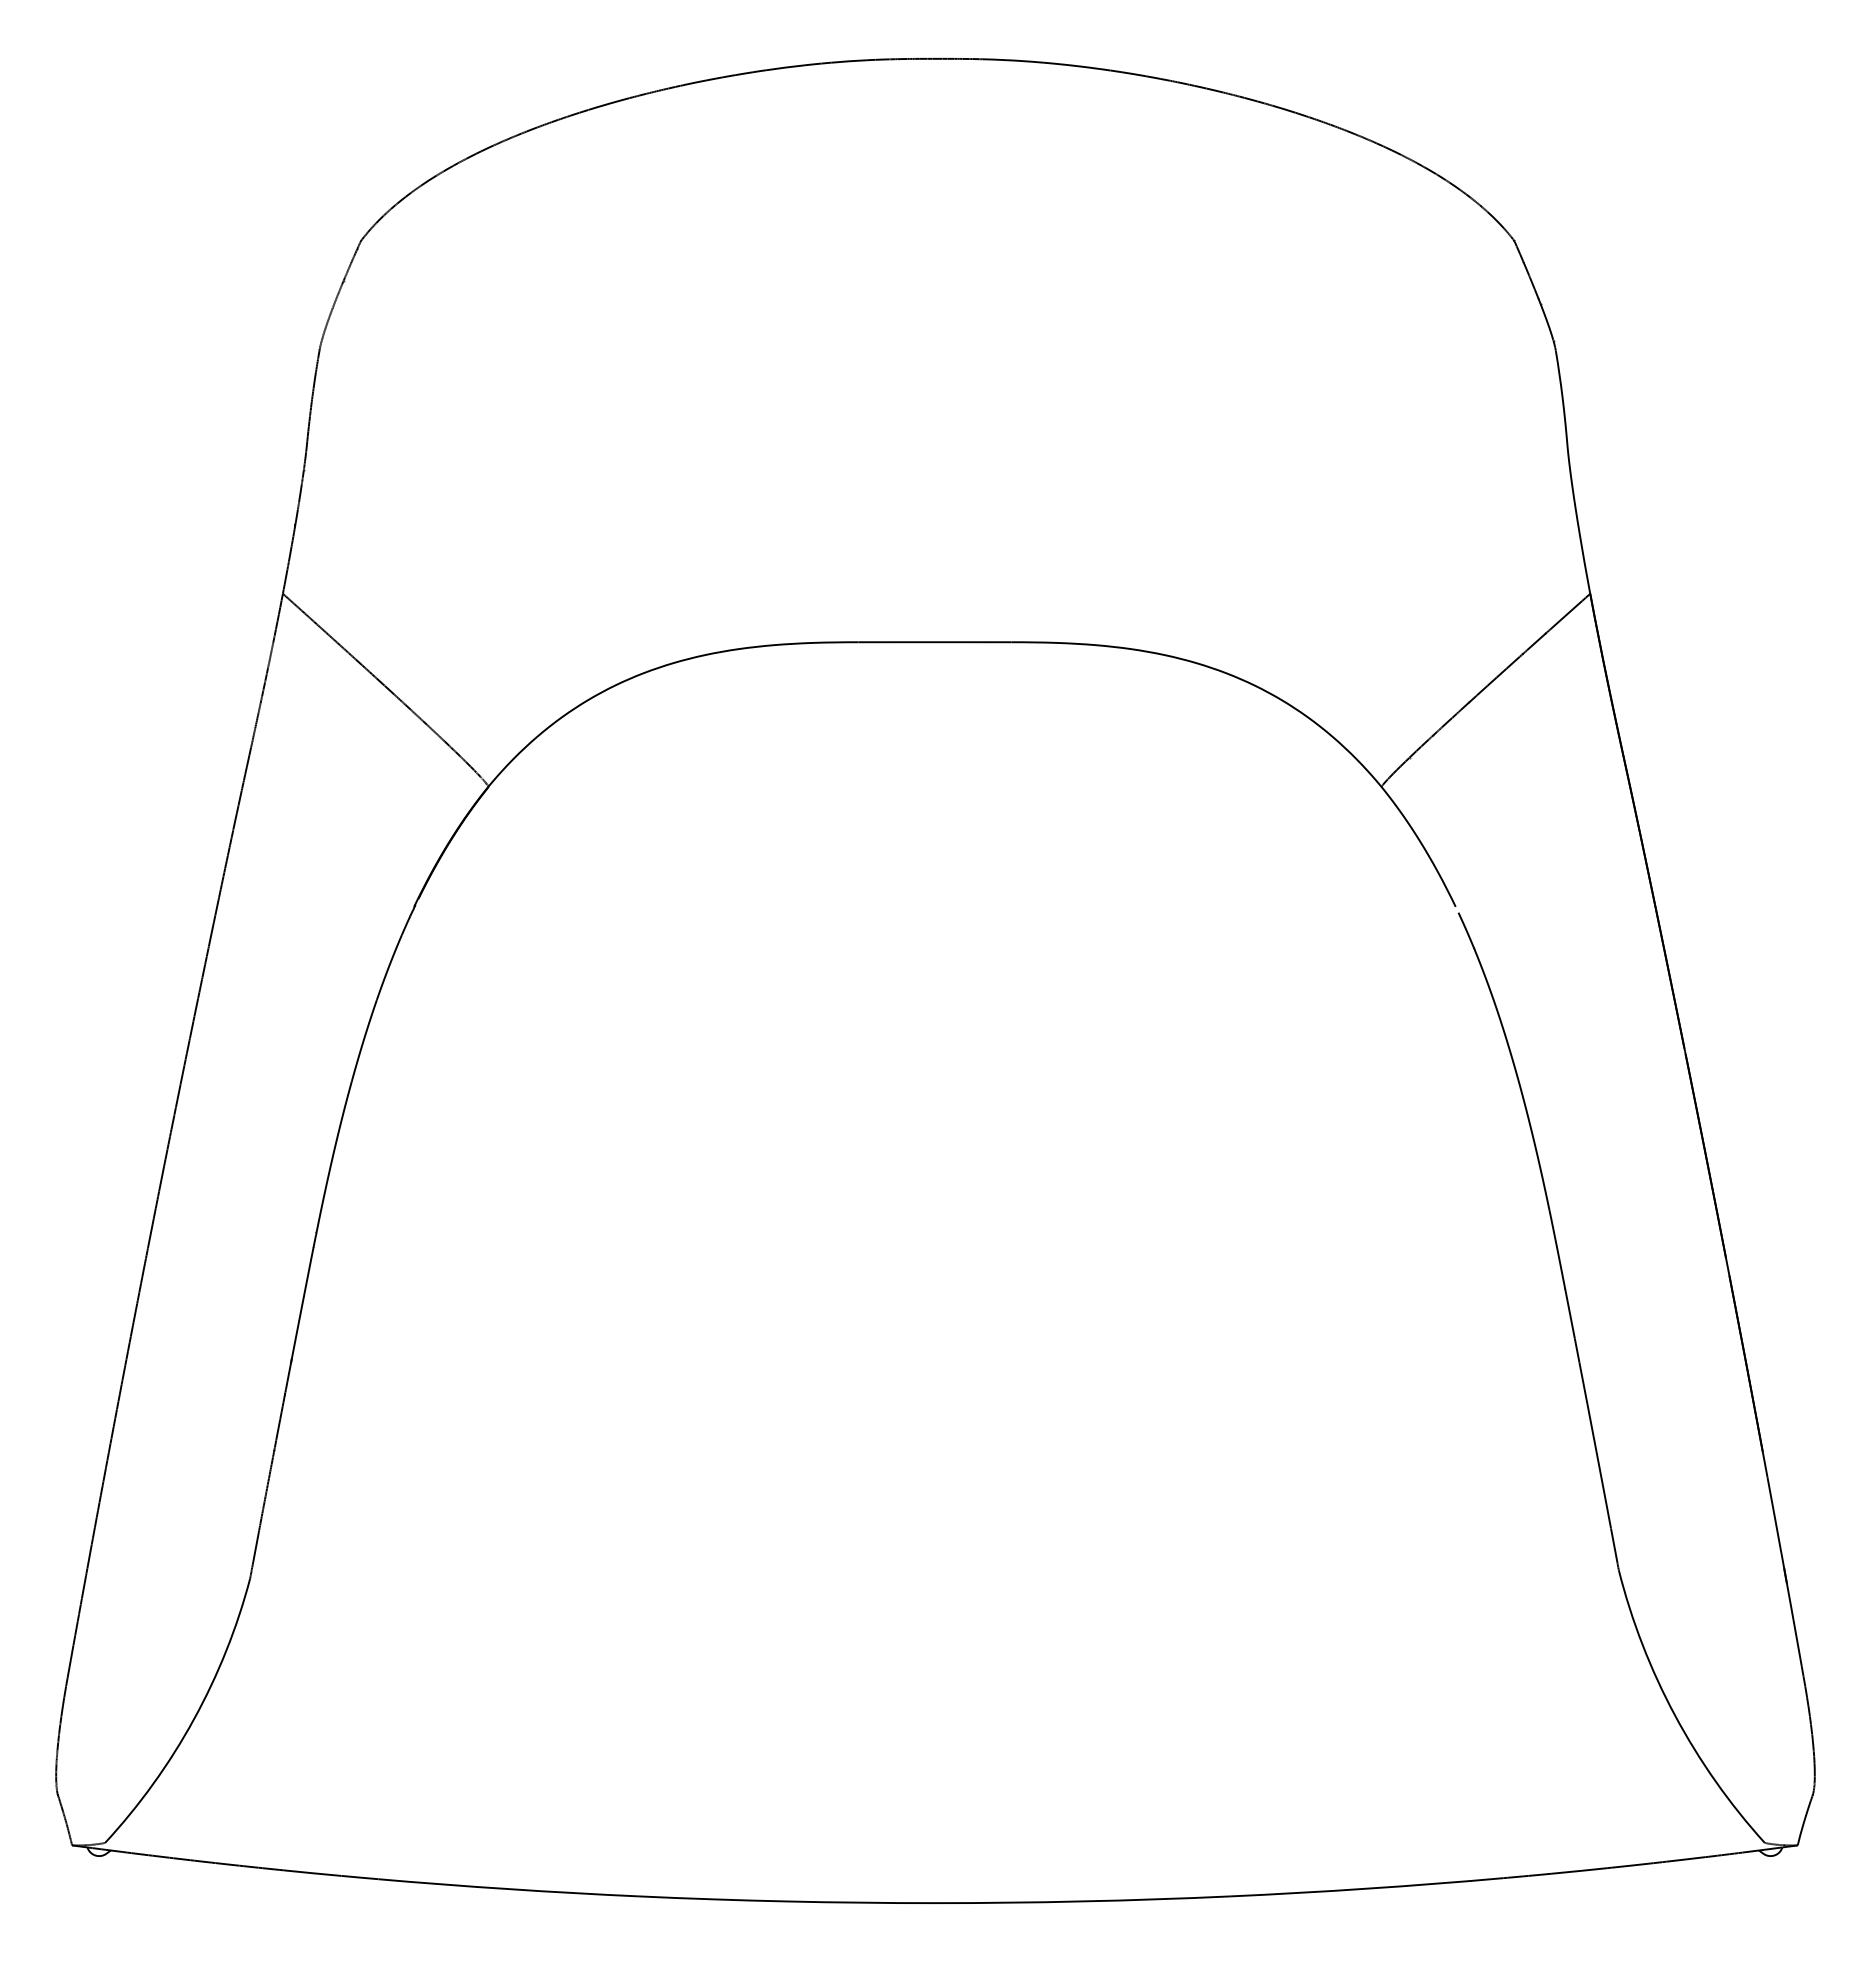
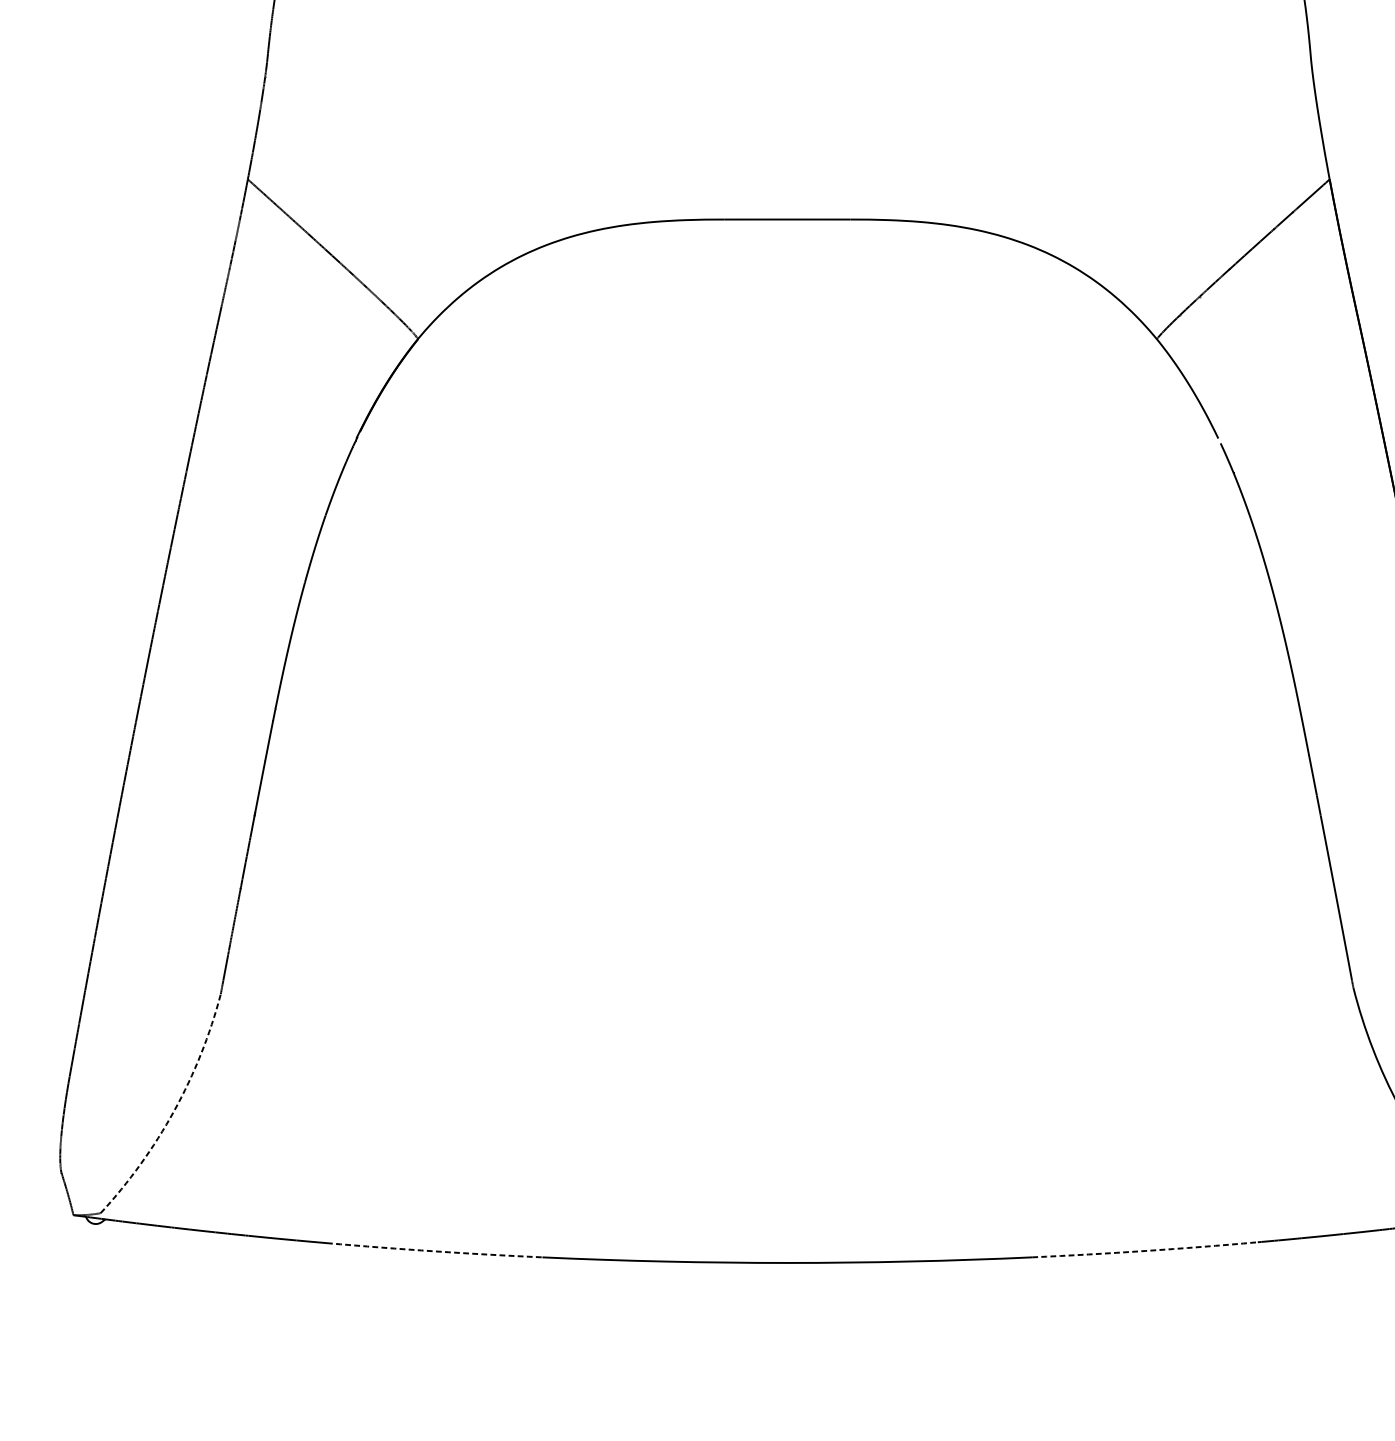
arc: (193, 1719) -> (173, 1110), solid -> dashed
arc: (1367, 1888) -> (1145, 1250), solid -> dashed
arc: (508, 1889) -> (434, 1251), solid -> dashed

